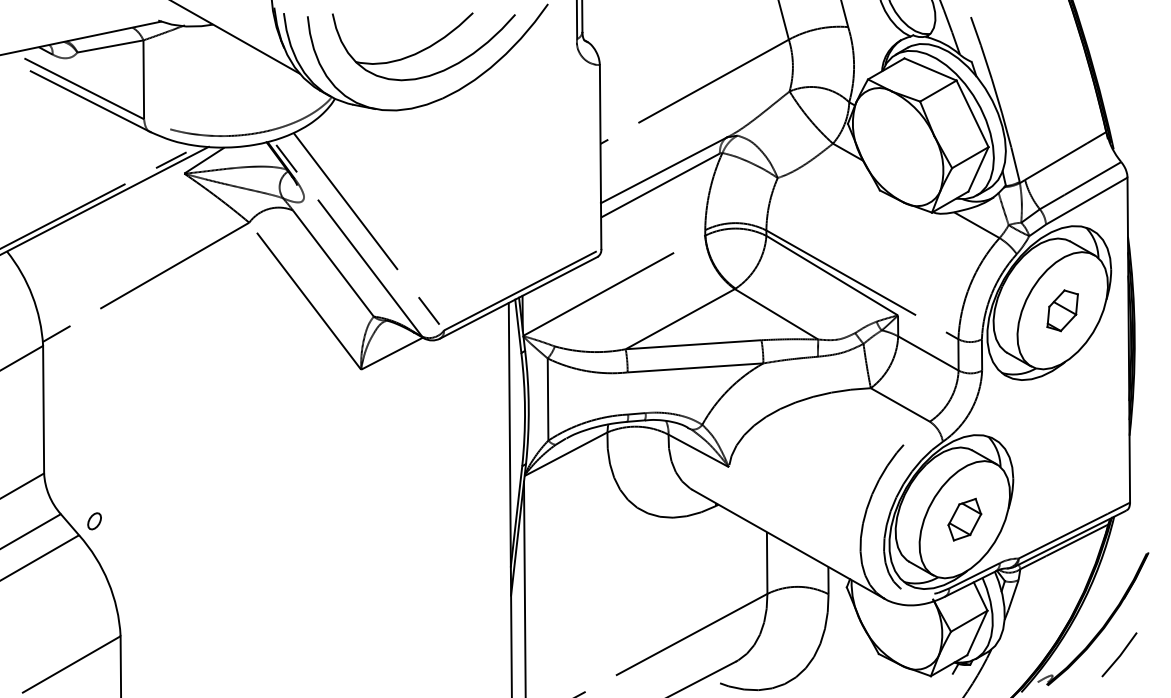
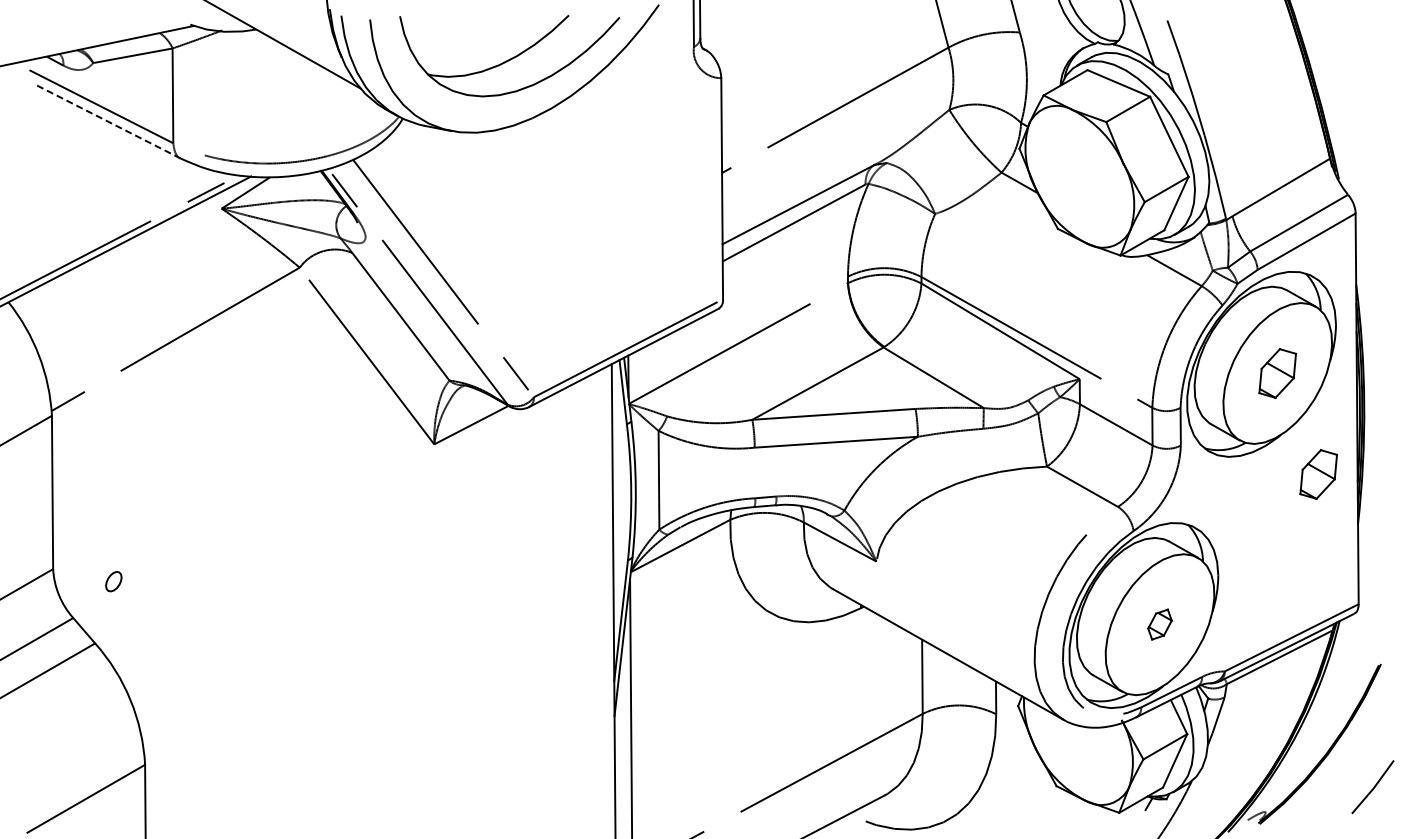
line: (90, 101) -> (109, 122), solid -> dashed
part: (1096, 394) -> (1318, 474), added
part: (964, 519) -> (1159, 624), size x0.6
part: (94, 521) -> (113, 581), moved
line: (1119, 655) -> (1373, 787), moved

